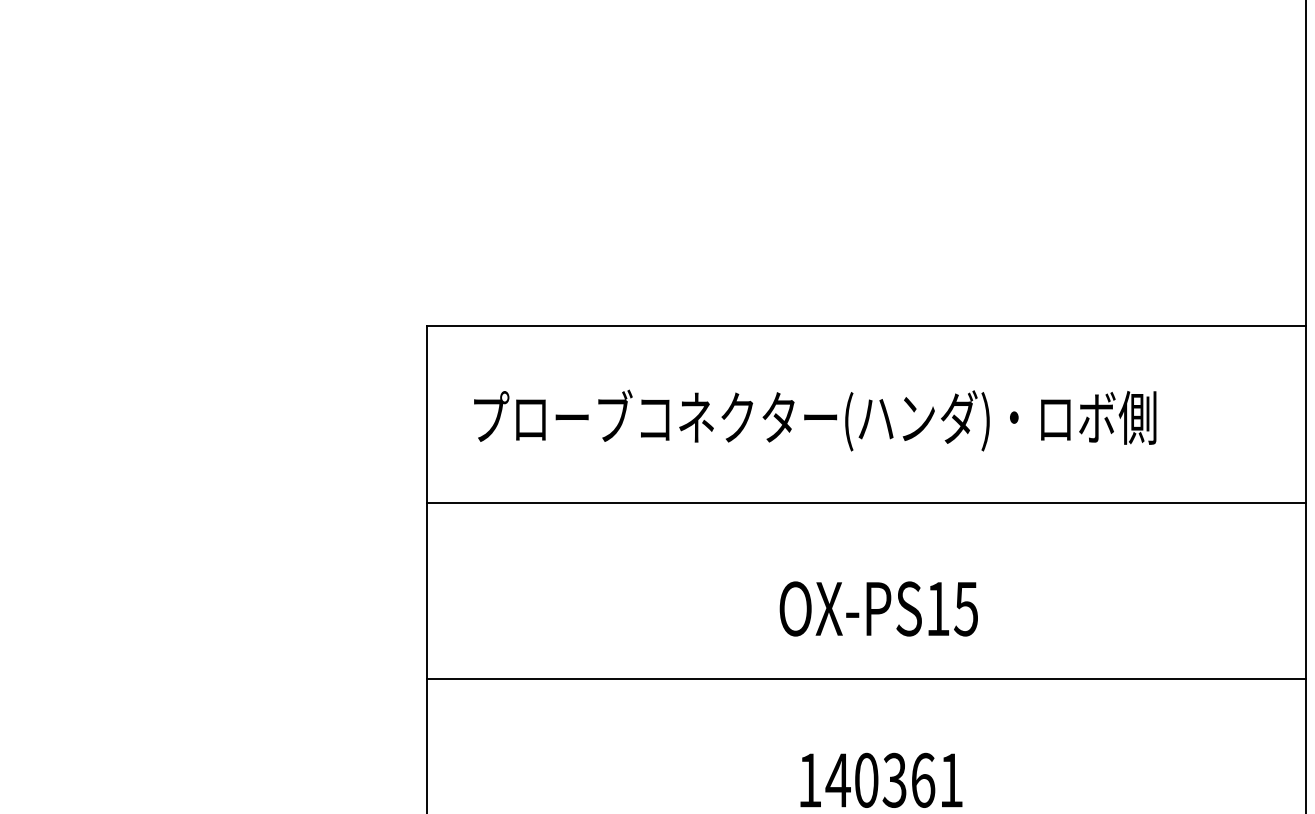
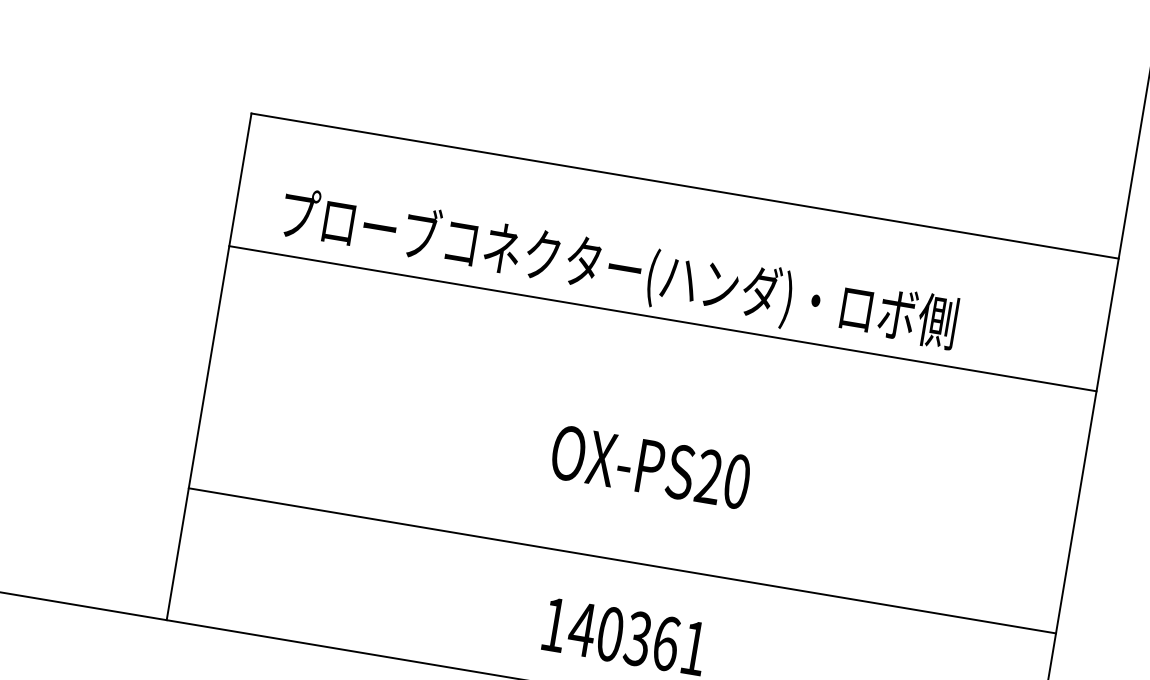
line: (865, 502) -> (662, 318), moved
text: (952, 608) -> (723, 478), OX-PS15 -> OX-PS20
line: (865, 679) -> (621, 561), moved

